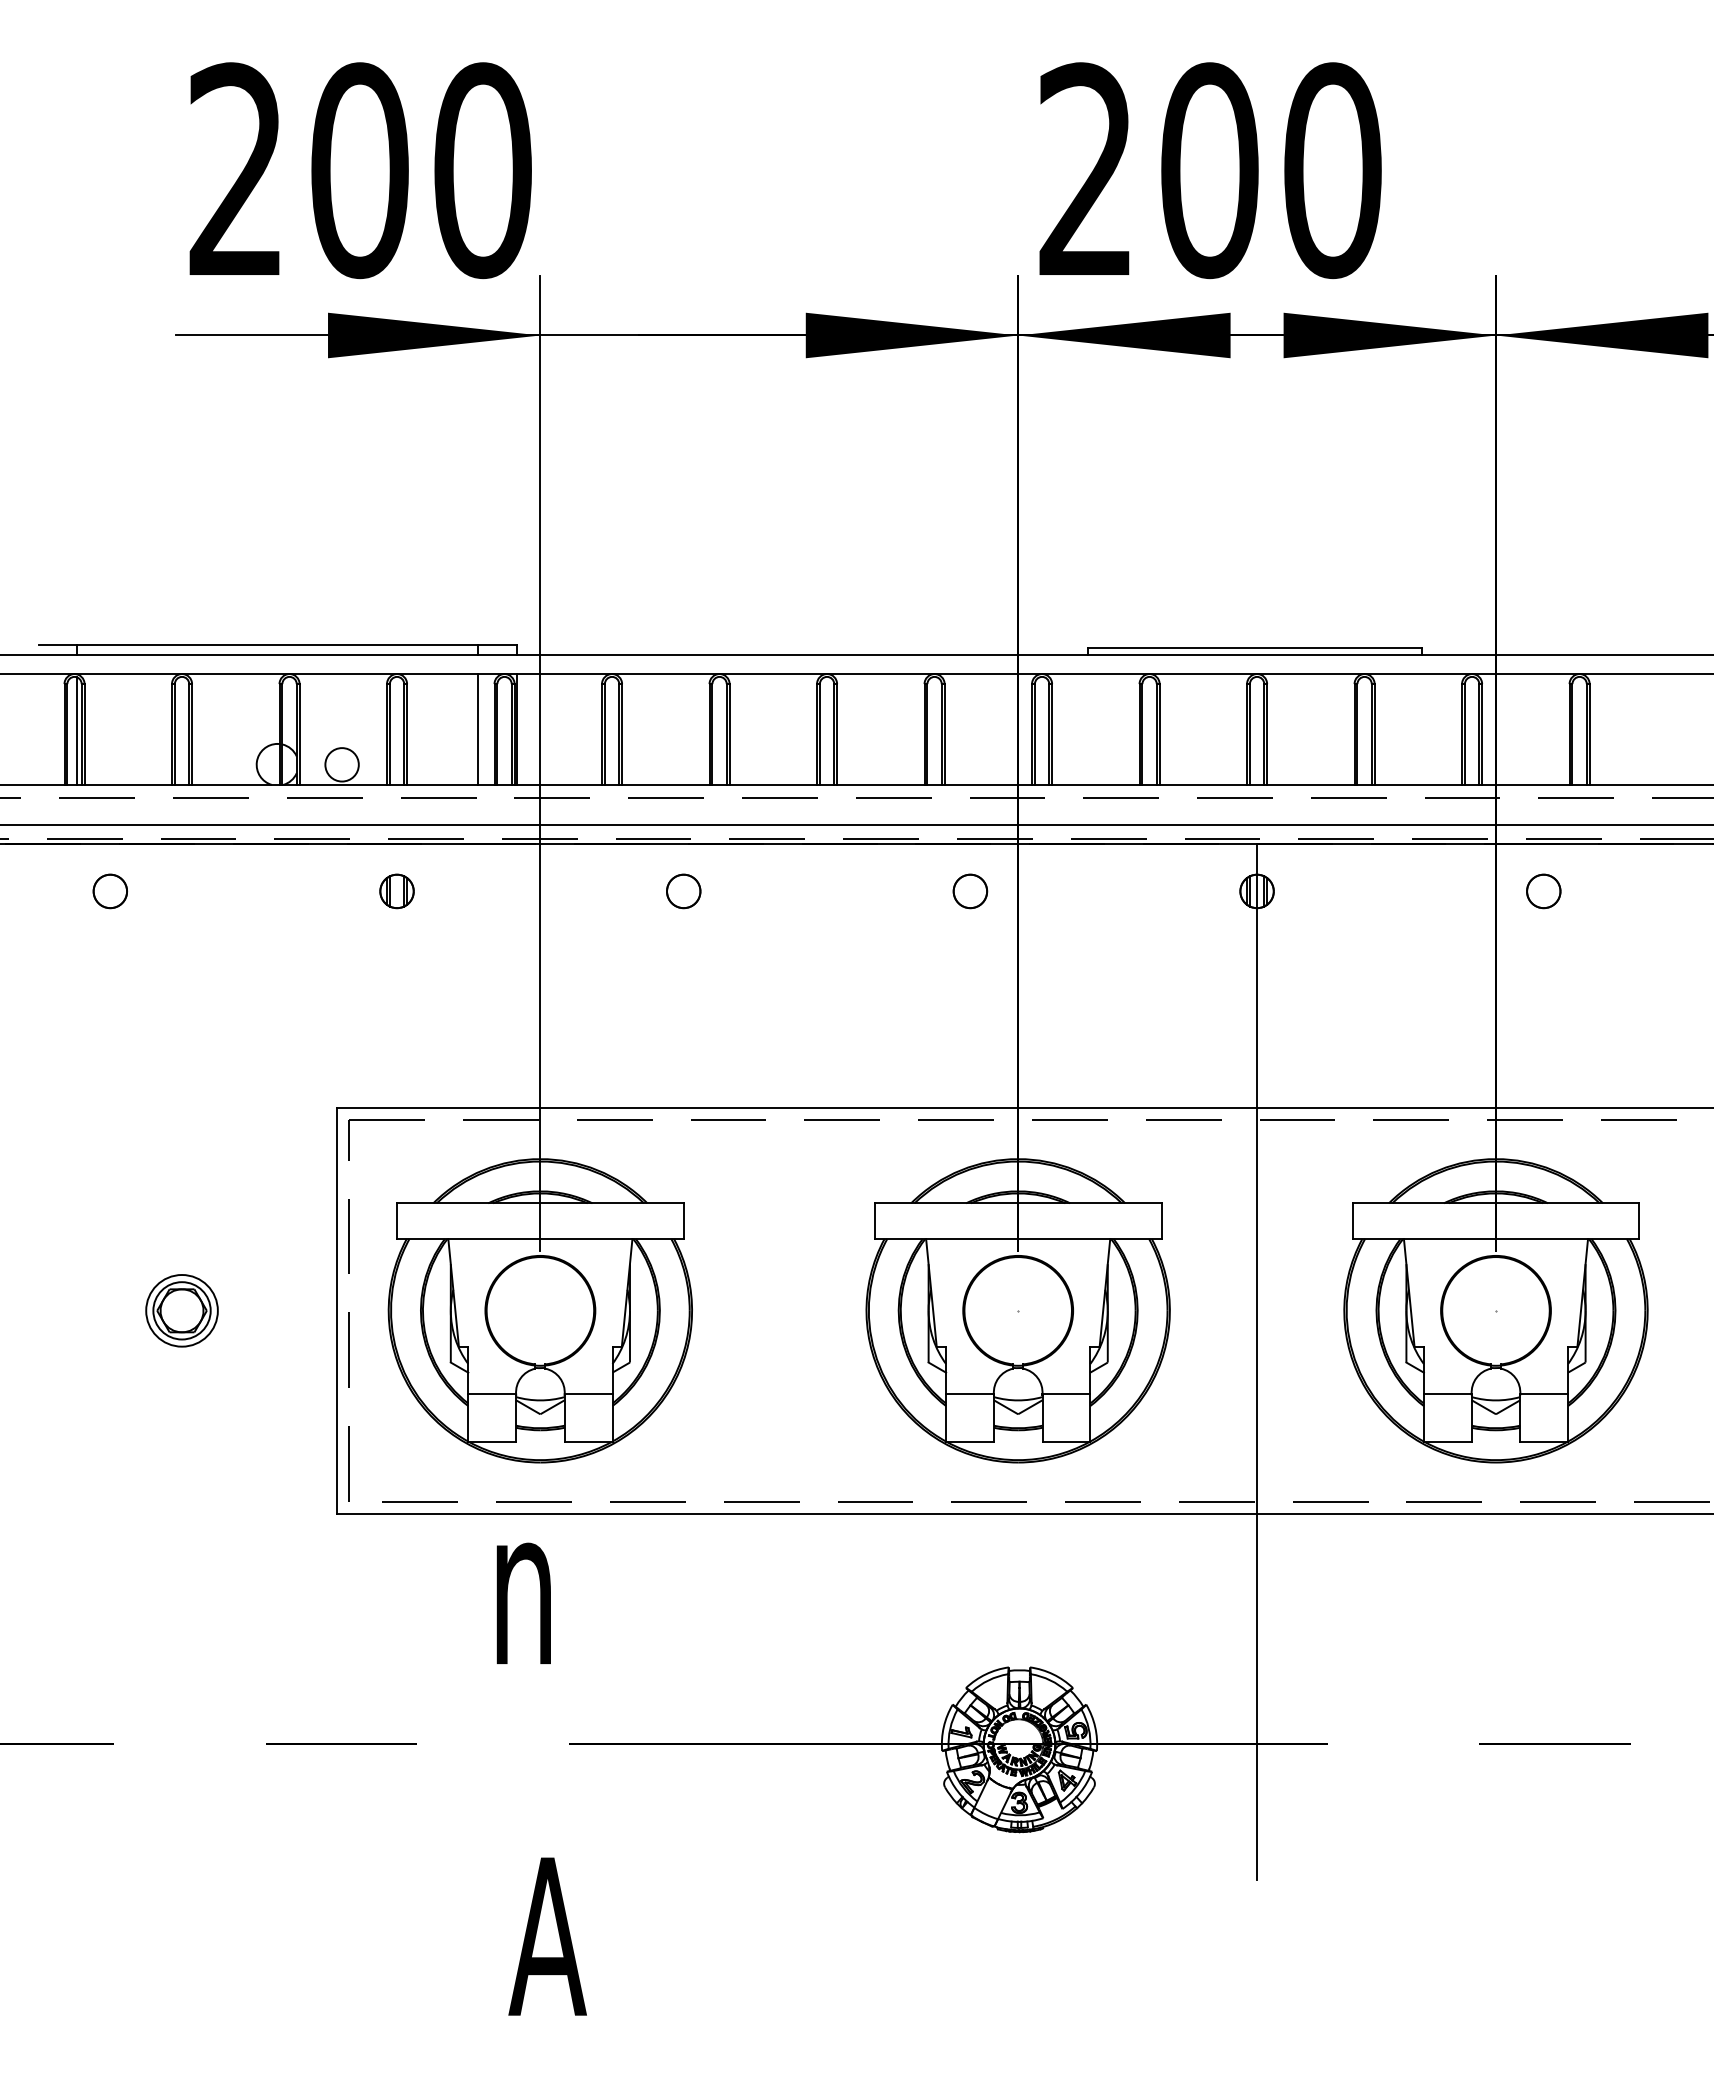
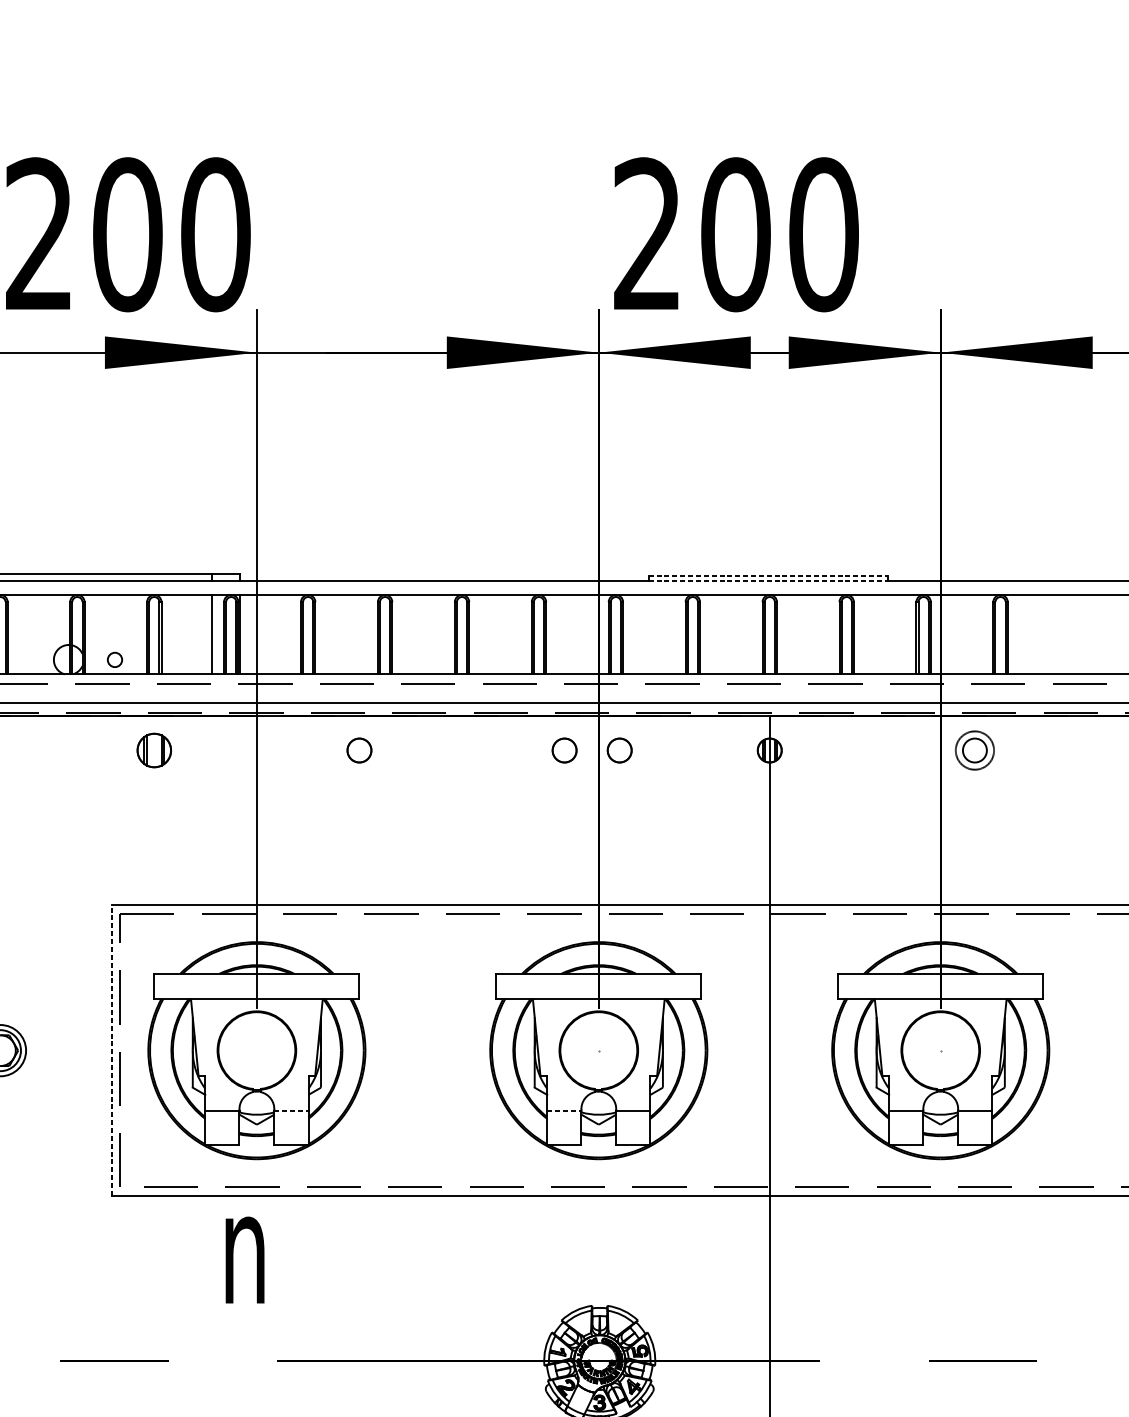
line: (1255, 647) -> (768, 575), solid -> dashed
line: (1255, 654) -> (768, 580), solid -> dashed
circle: (341, 764) -> (114, 659), size x0.6
part: (396, 891) -> (153, 750), size x1.4
part: (1047, 891) -> (619, 750), added
circle: (1543, 891) -> (974, 750), size x1.6
line: (337, 1310) -> (111, 1050), solid -> dashed
line: (588, 1394) -> (291, 1110), solid -> dashed
line: (970, 1394) -> (564, 1110), solid -> dashed

